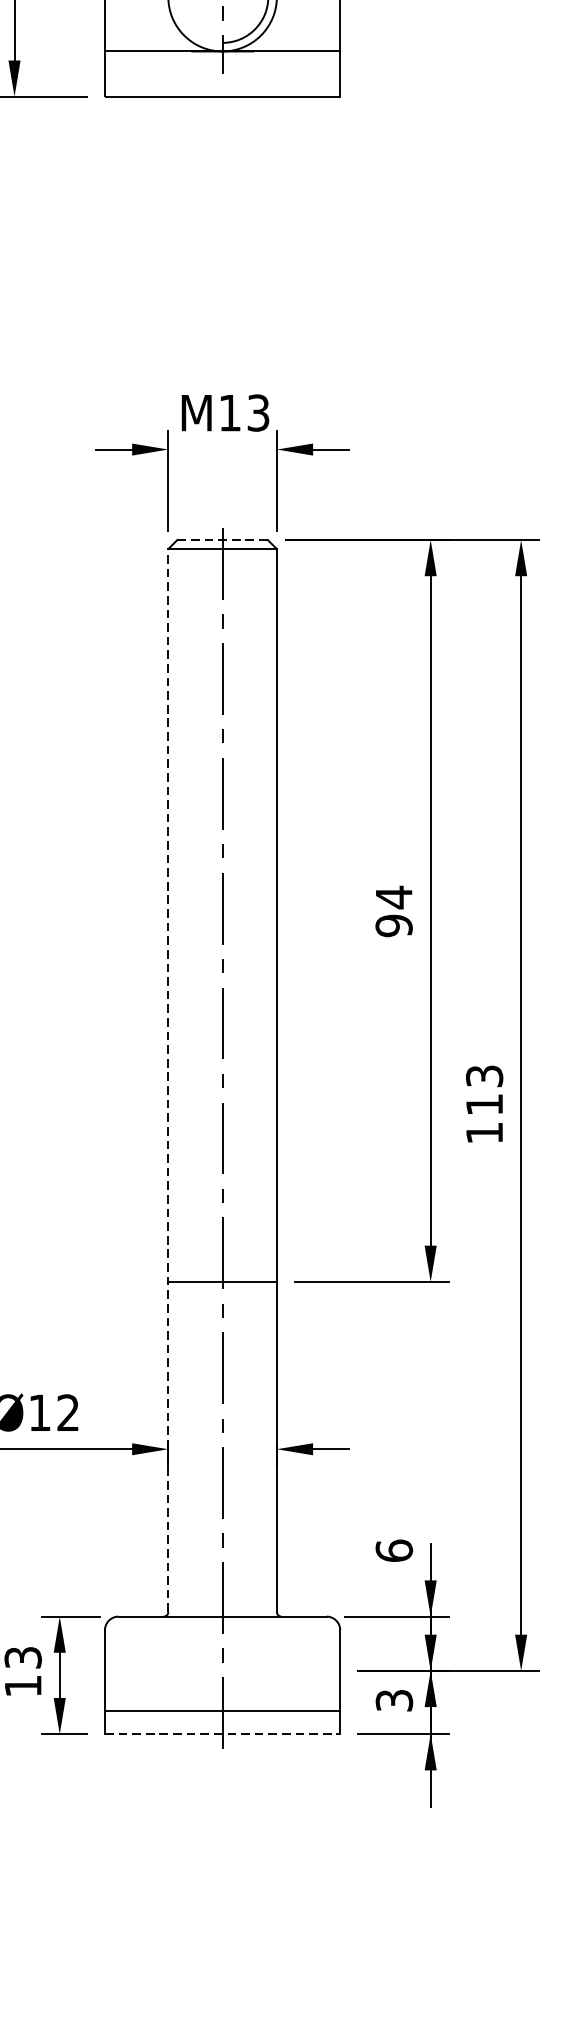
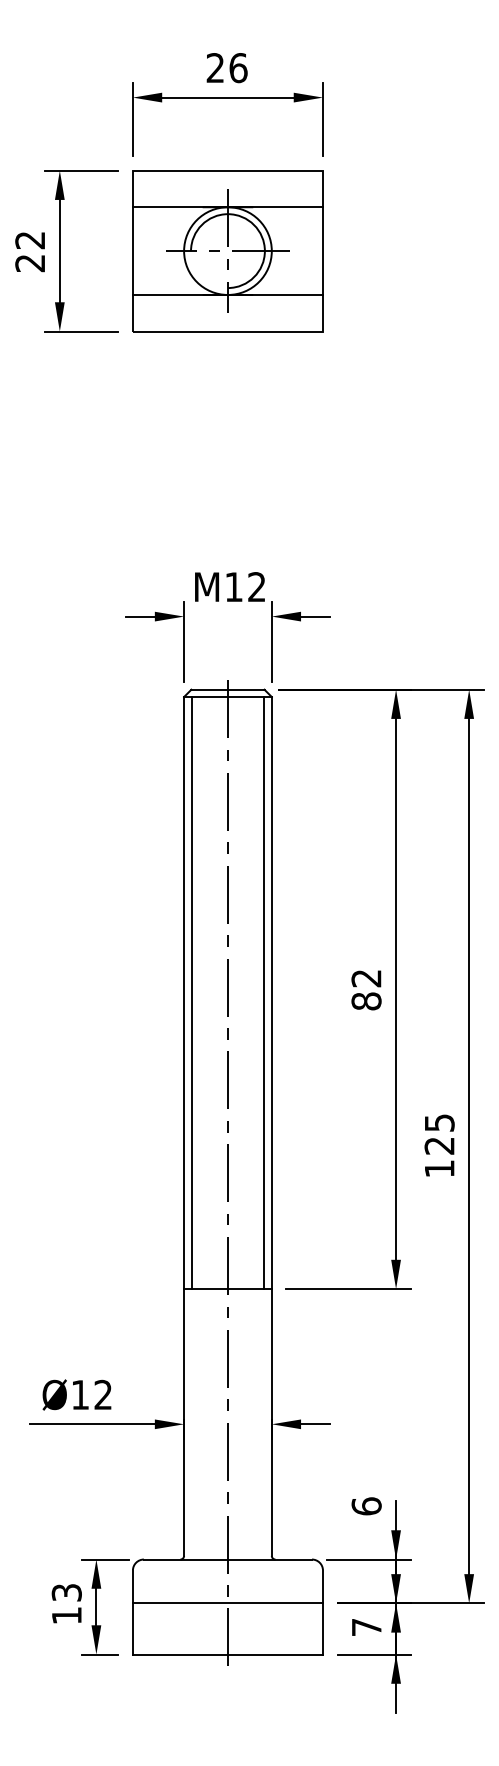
text: (257, 413) -> (256, 587), 13 -> 12
line: (222, 539) -> (227, 689), dashed -> solid
text: (394, 911) -> (366, 989), 94 -> 82
line: (177, 916) -> (191, 993), added
line: (267, 916) -> (264, 993), added
line: (168, 1079) -> (184, 1125), dashed -> solid
text: (484, 1090) -> (439, 1134), 113 -> 125
text: (394, 1700) -> (366, 1627), 3 -> 7
line: (222, 1710) -> (227, 1603), moved
line: (223, 1734) -> (228, 1654), dashed -> solid

